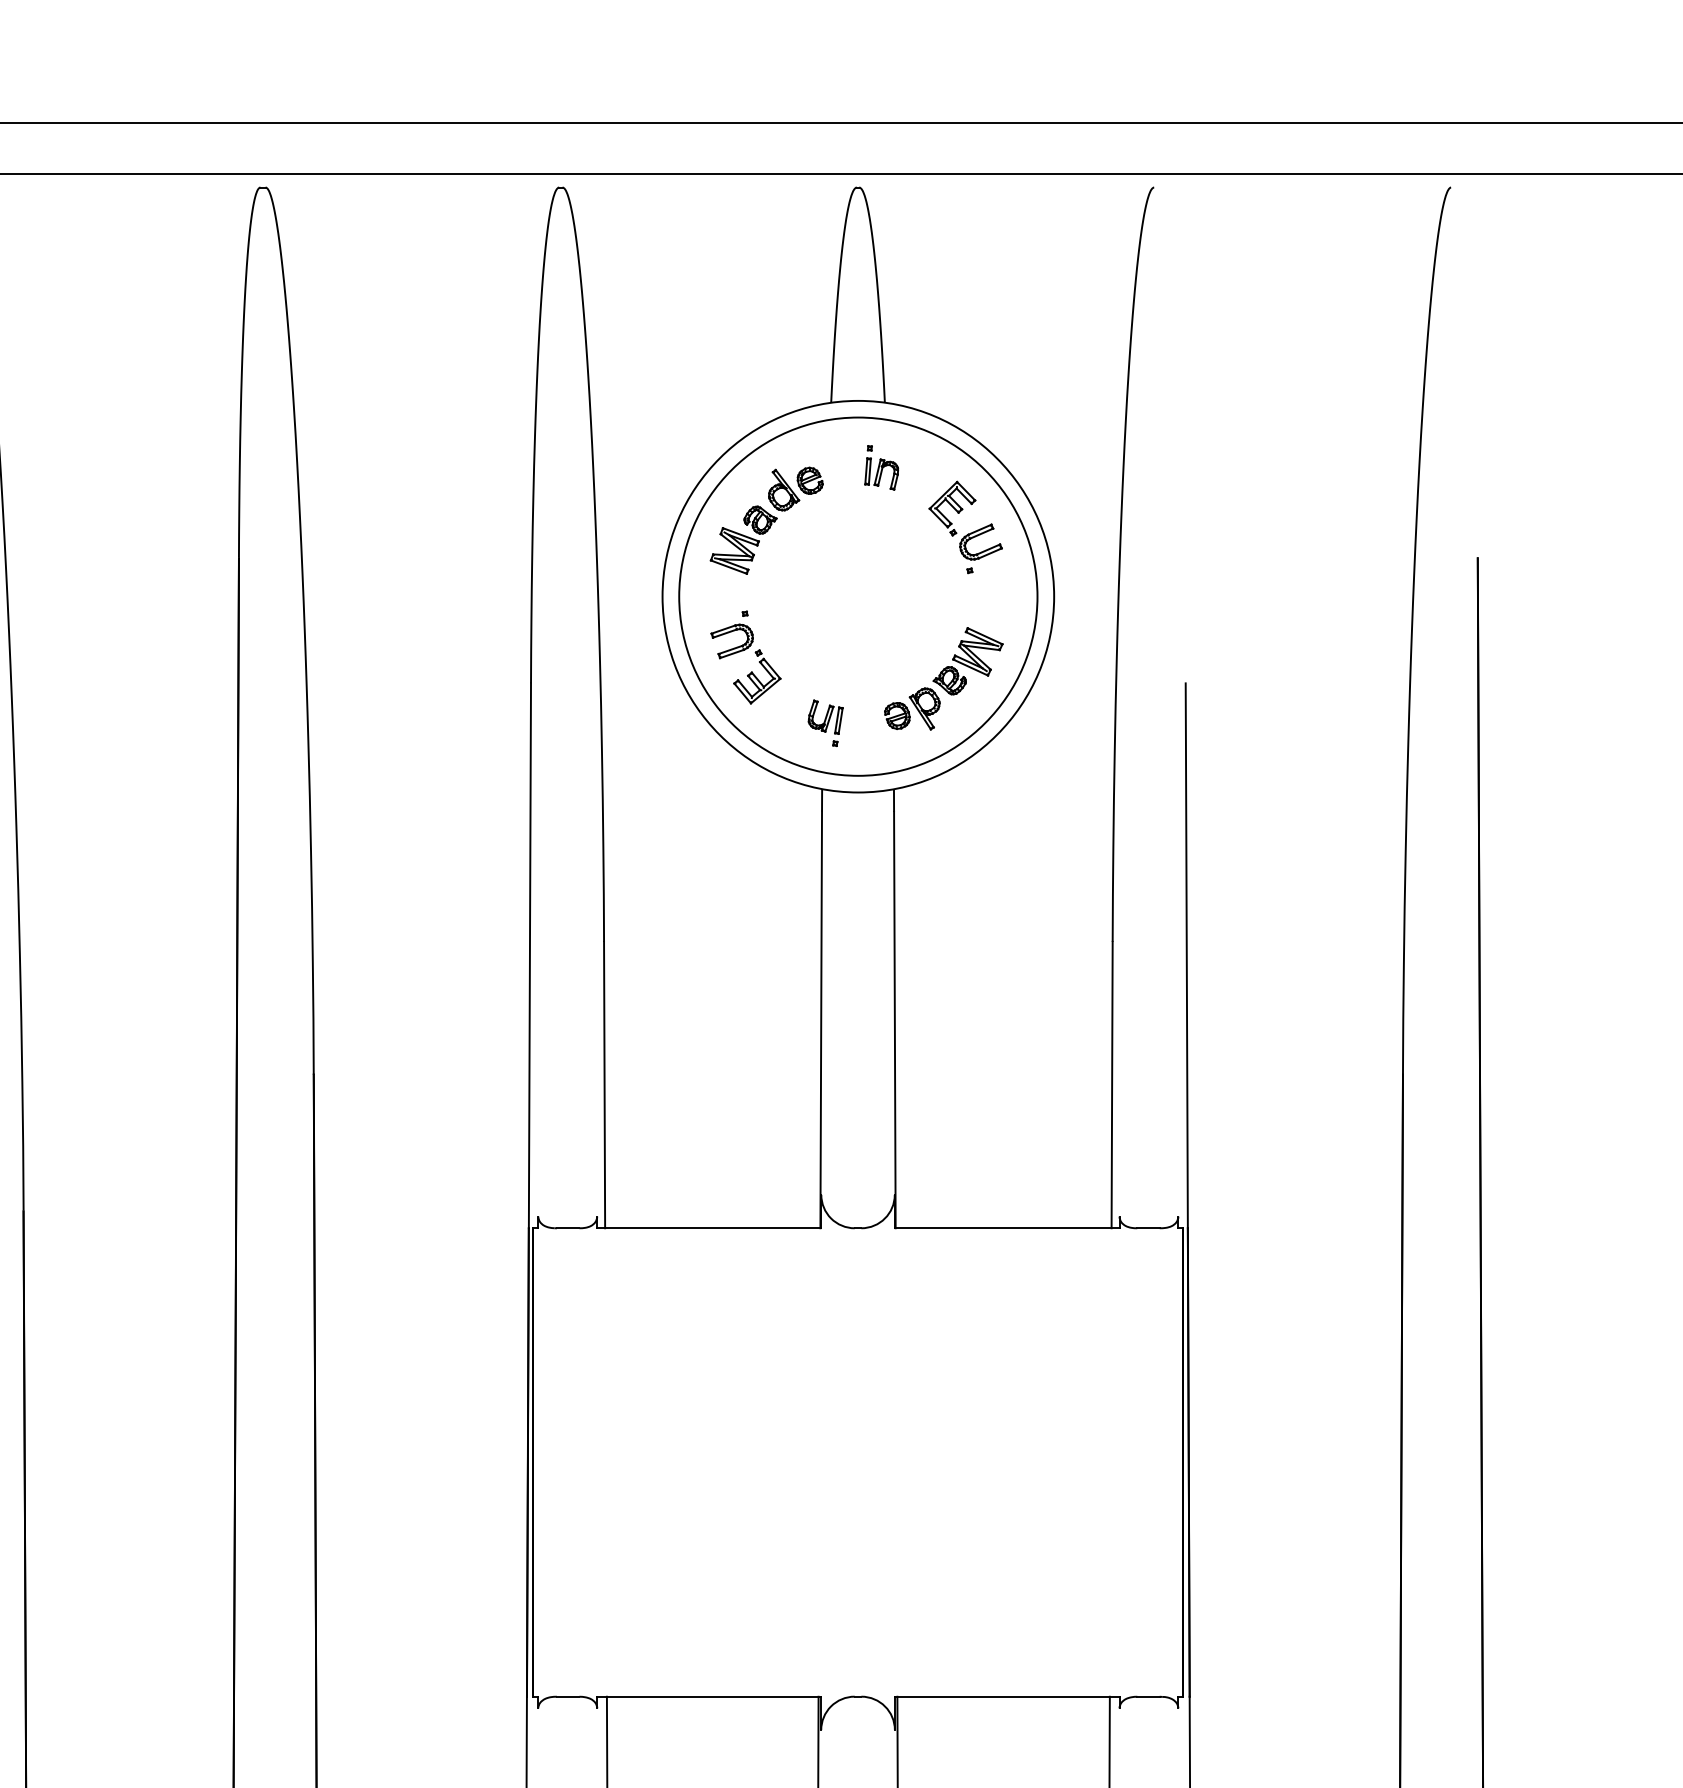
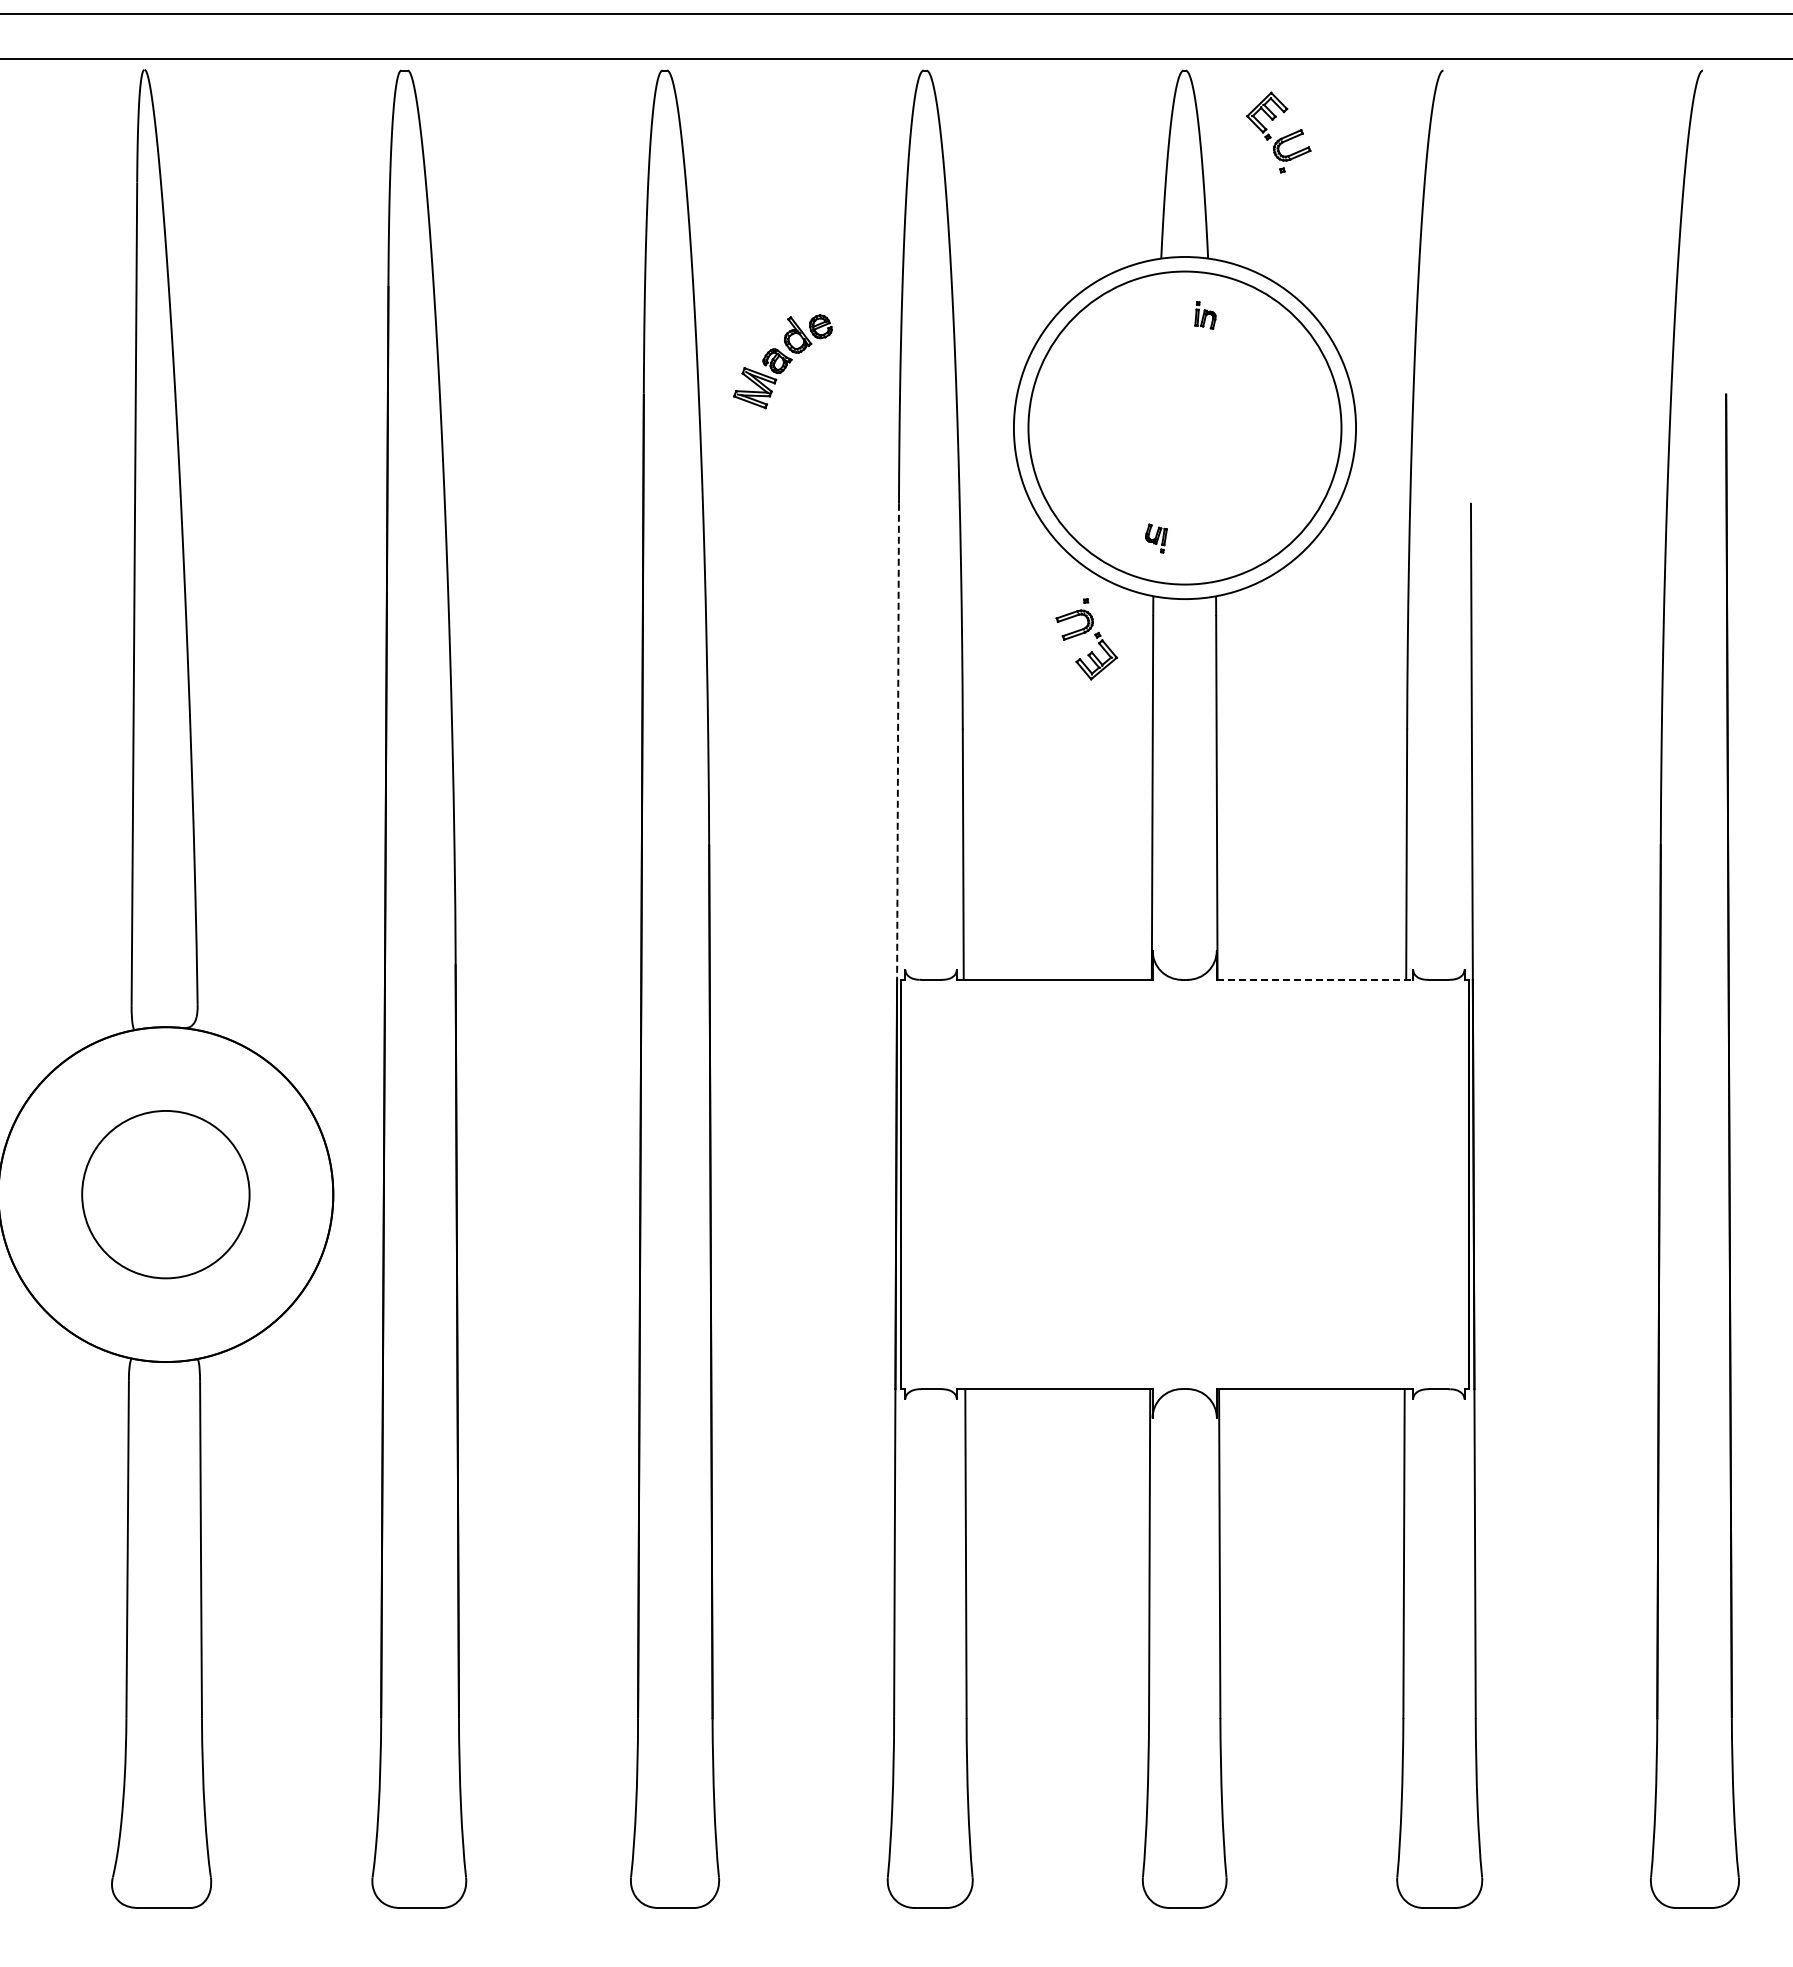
part: (881, 467) -> (1205, 315), size x0.7
part: (766, 520) -> (782, 361), moved
part: (965, 527) -> (1278, 132), moved
part: (744, 650) -> (1085, 633), moved
part: (943, 678) -> (1259, 499), removed
part: (825, 723) -> (1156, 538), size x0.7
line: (530, 956) -> (898, 742), solid -> dashed
line: (1007, 1227) -> (1315, 979), solid -> dashed

